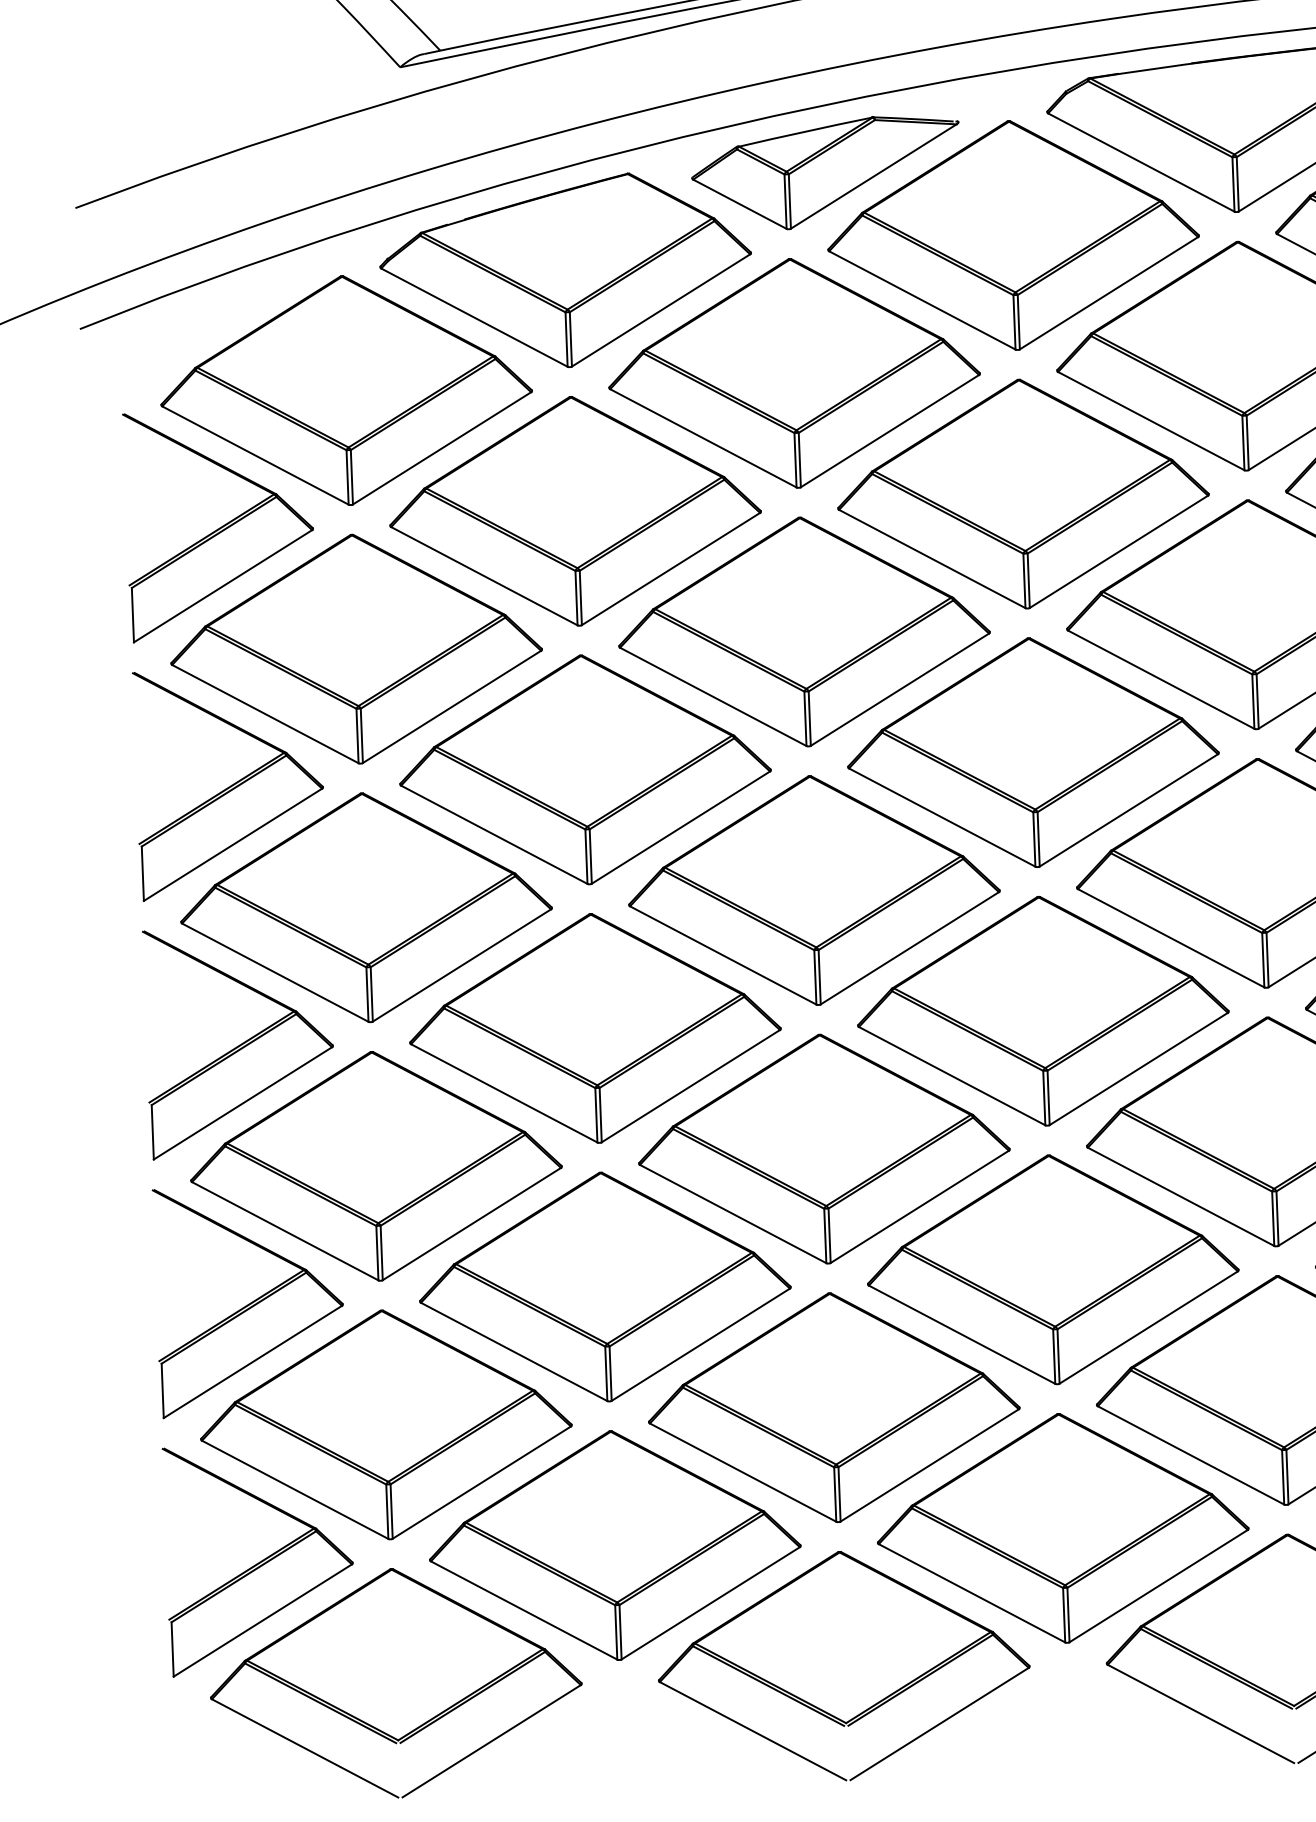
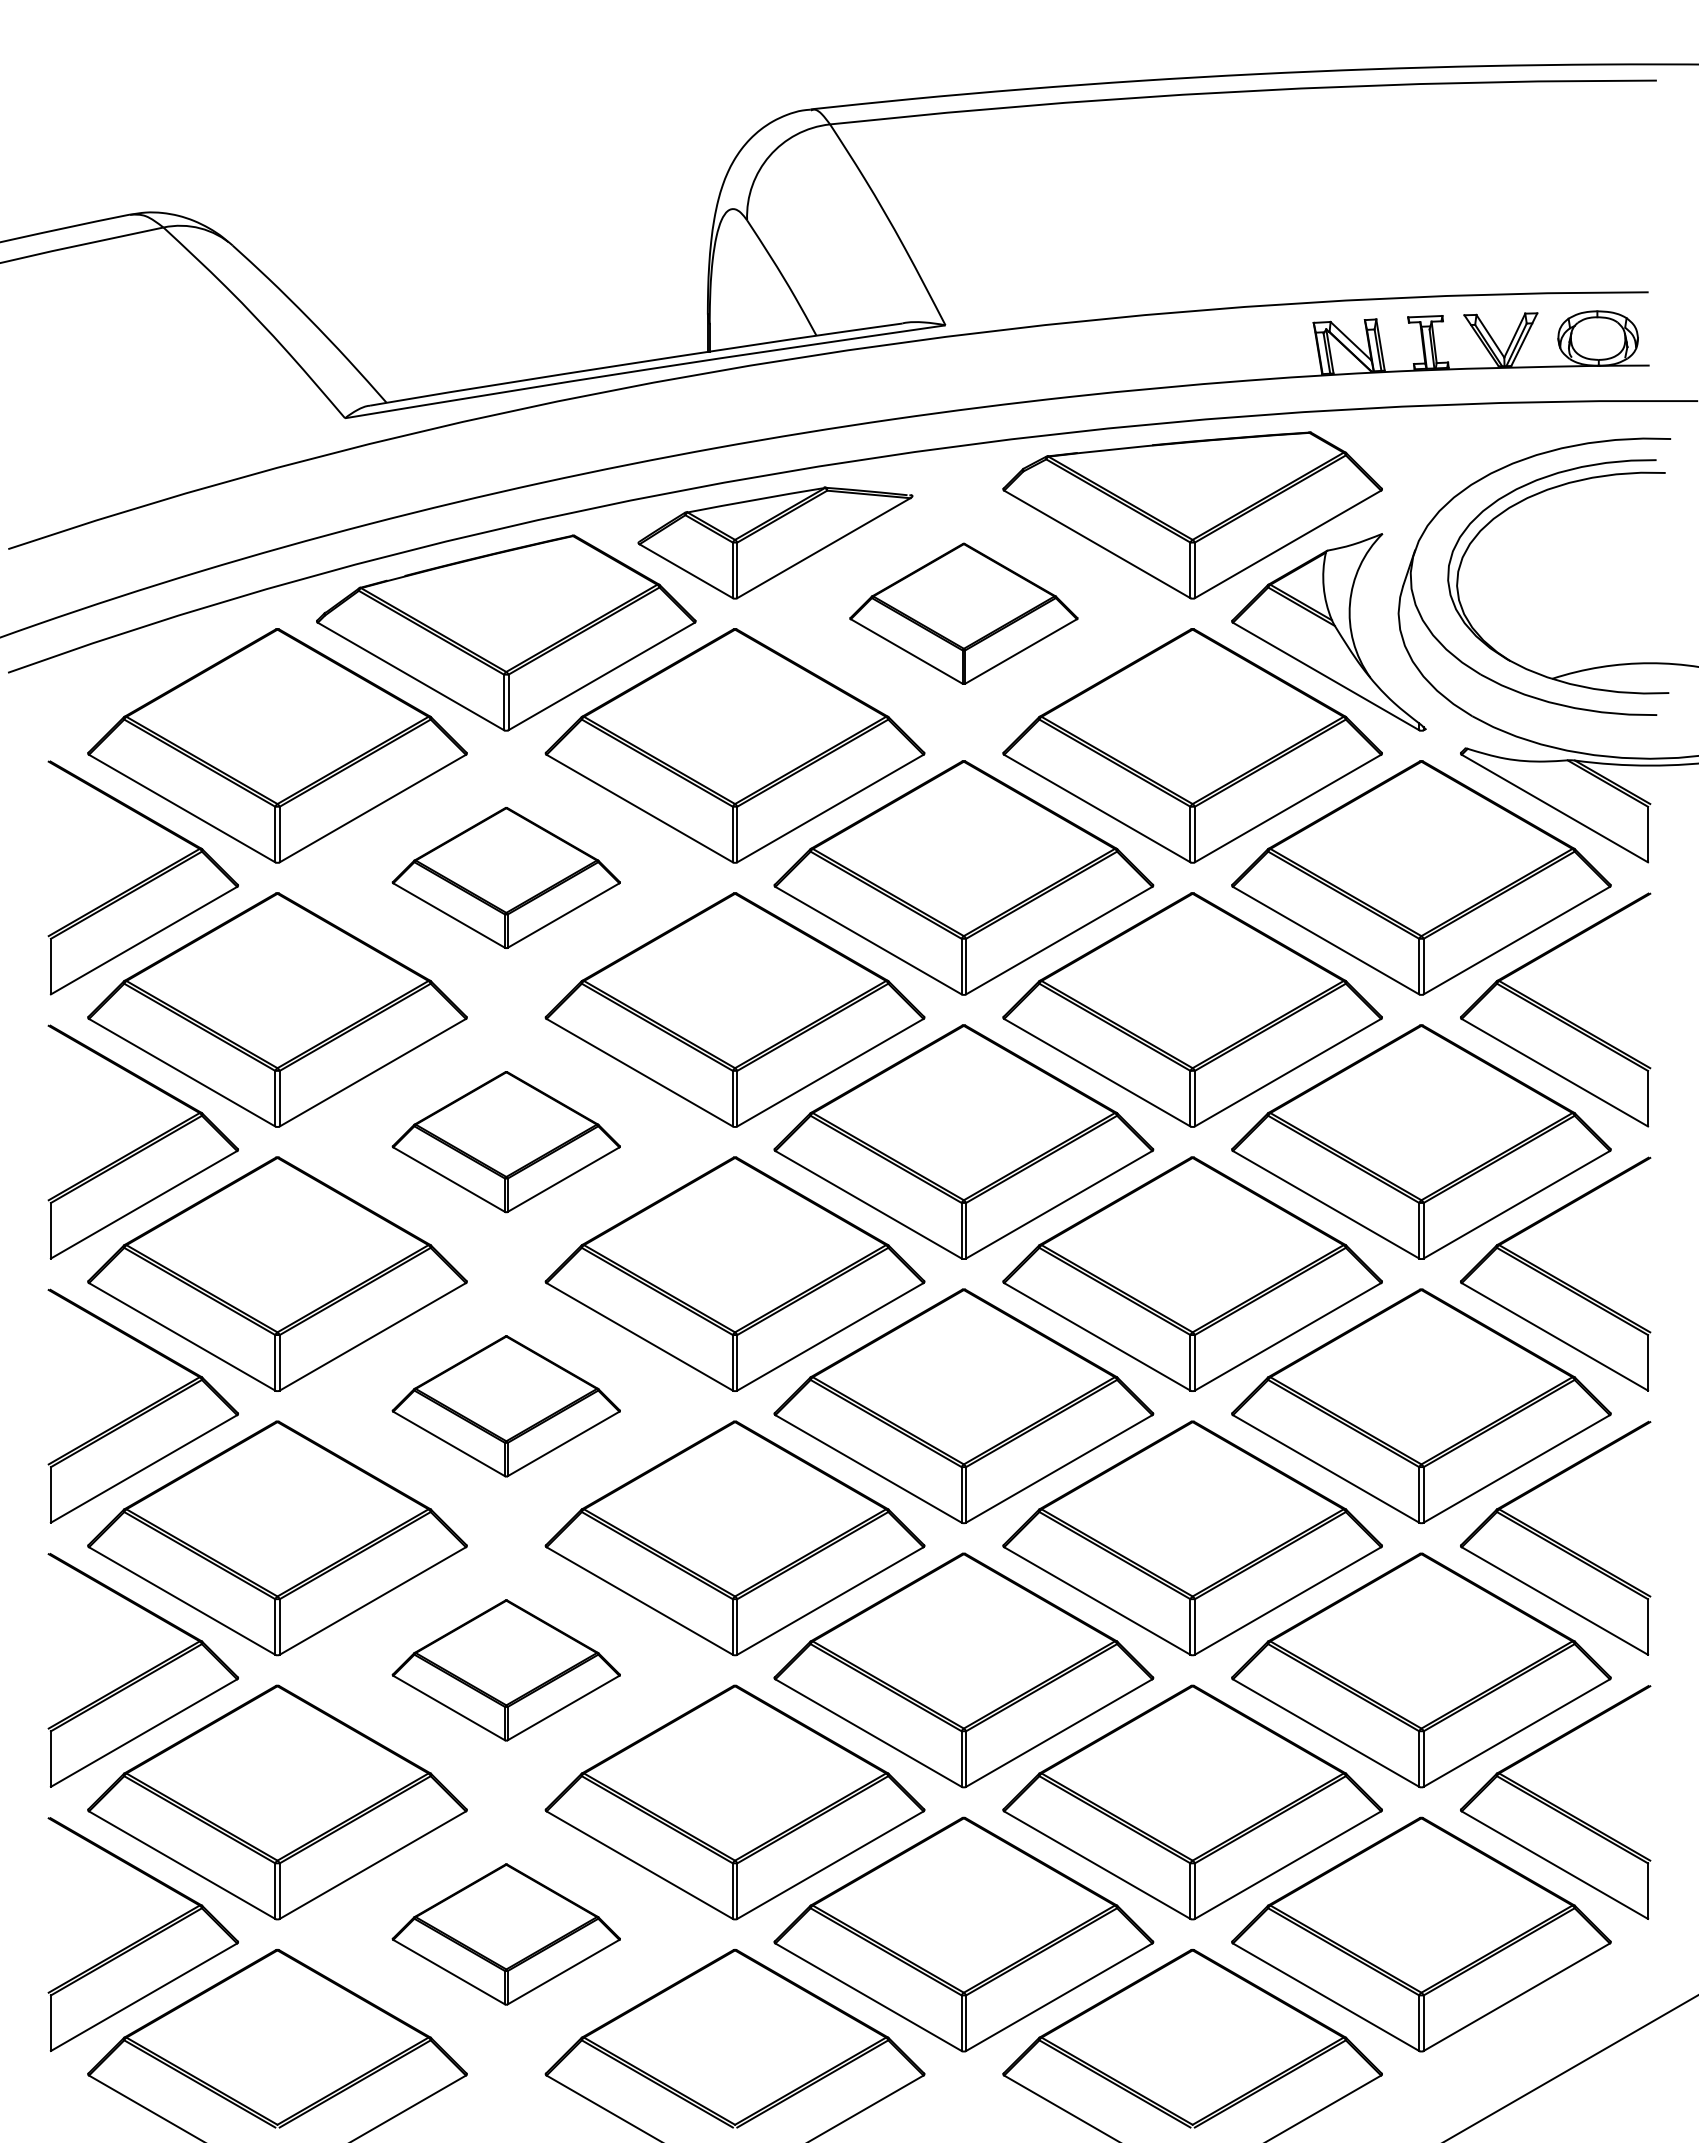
part: (1012, 235) -> (963, 613), size x0.6
part: (575, 510) -> (506, 877), size x0.6
part: (585, 769) -> (506, 1141), size x0.6
part: (595, 1028) -> (506, 1406), size x0.6
part: (605, 1287) -> (506, 1670), size x0.6
part: (615, 1545) -> (506, 1934), size x0.6

